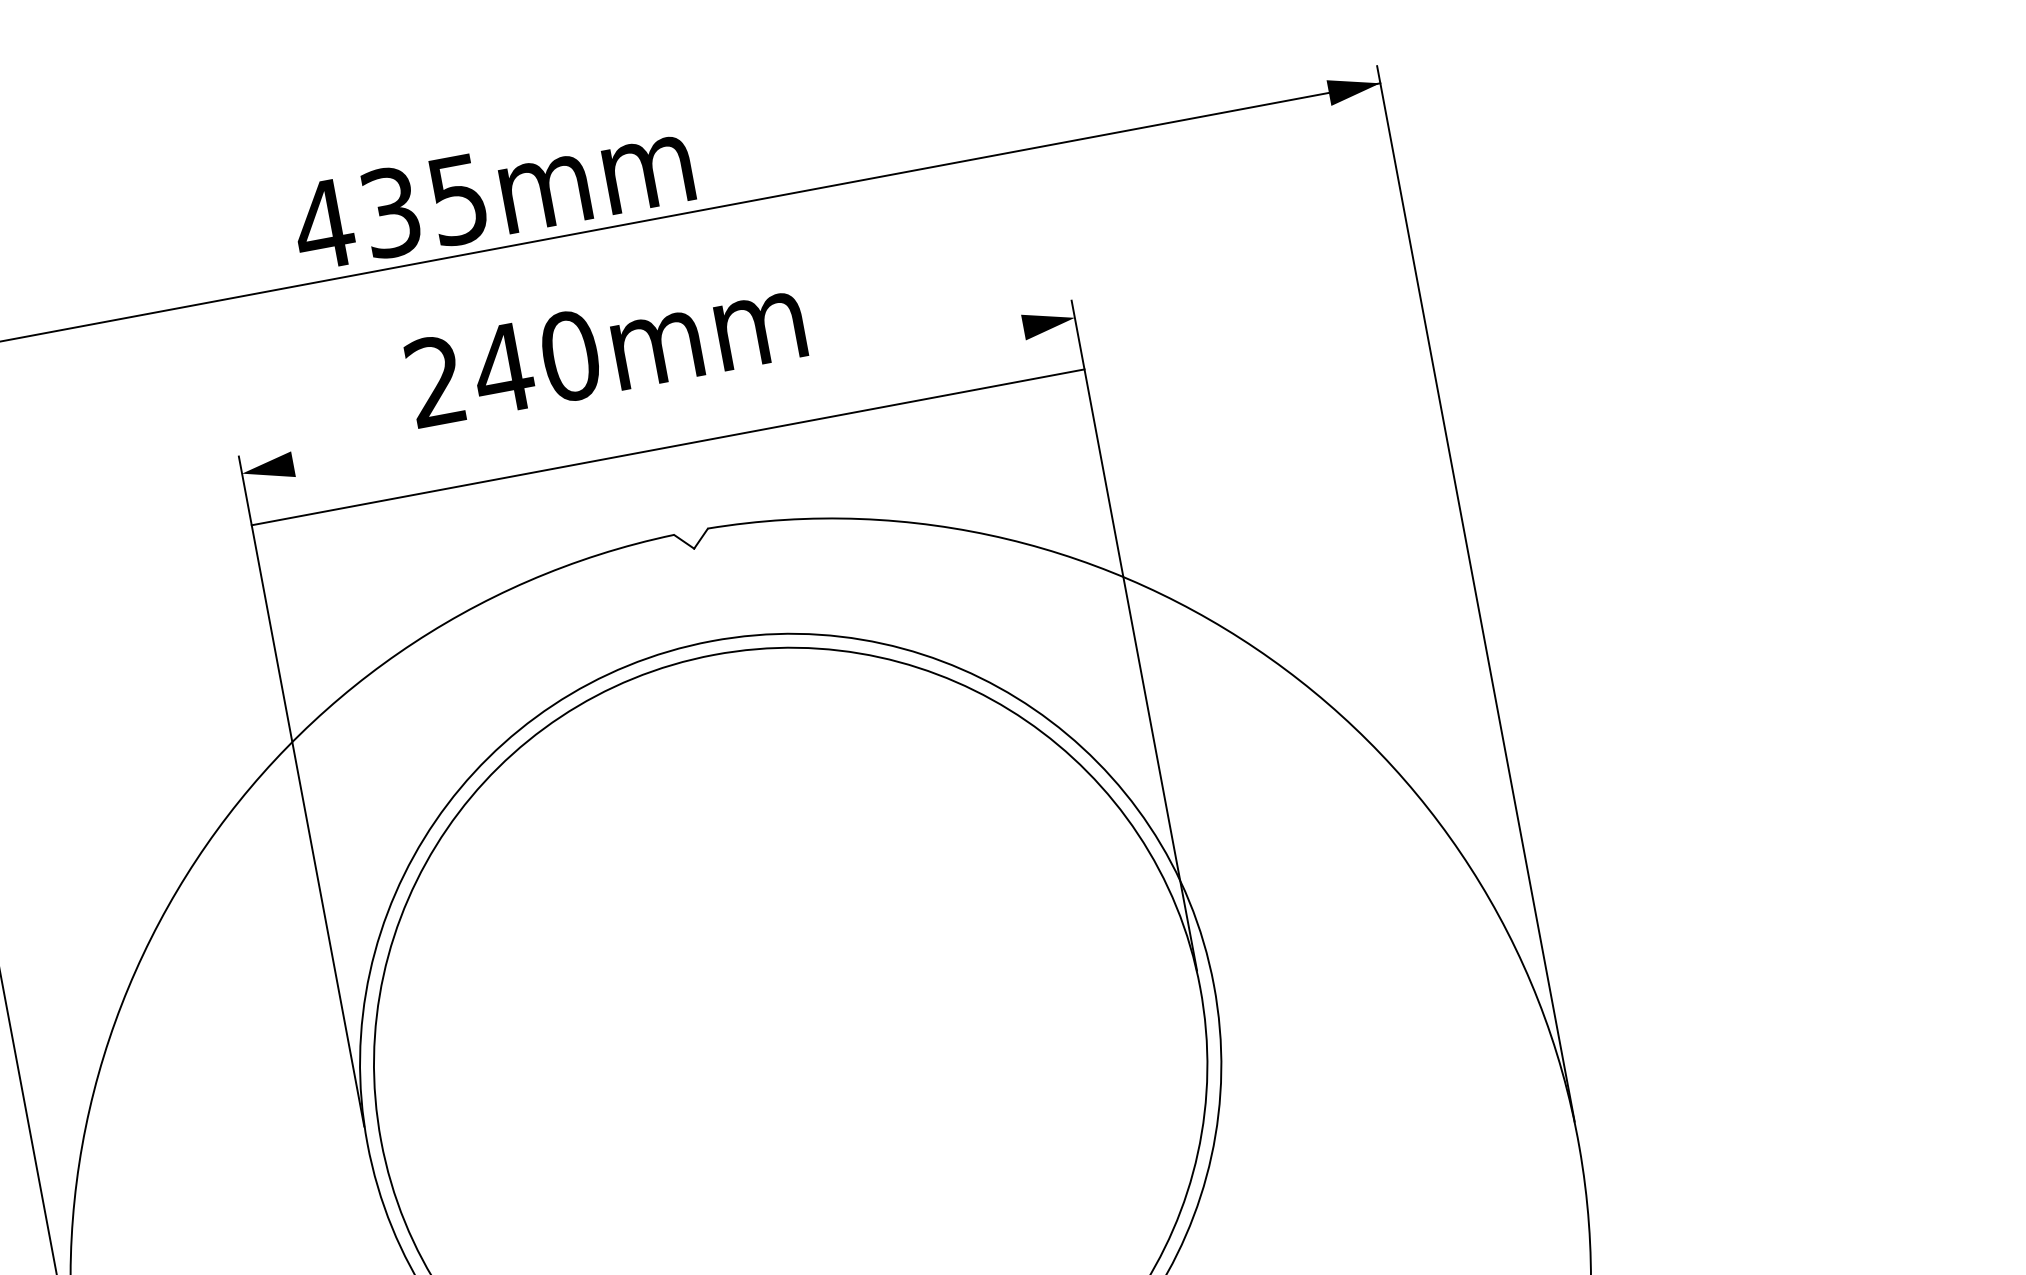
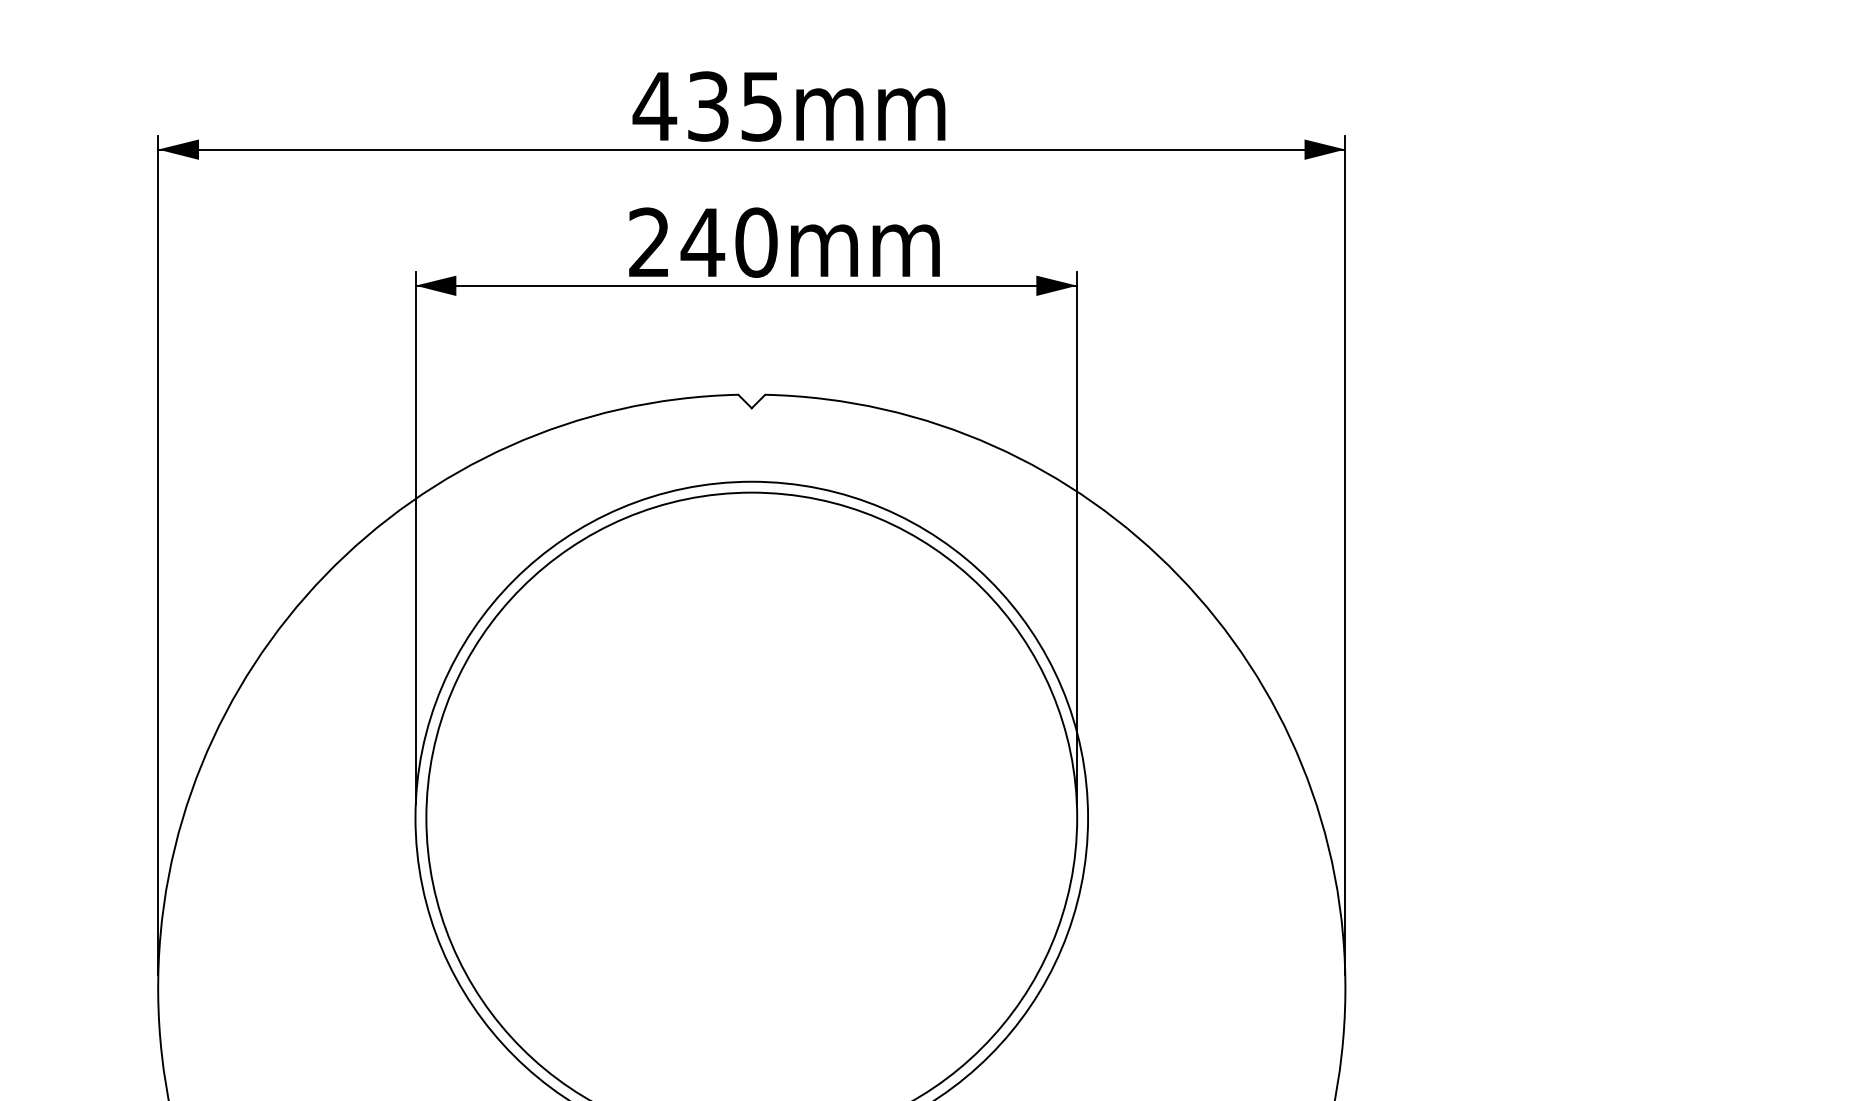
text: (491, 193) -> (788, 106), moved
text: (605, 349) -> (784, 242), moved
line: (668, 447) -> (746, 285), moved

